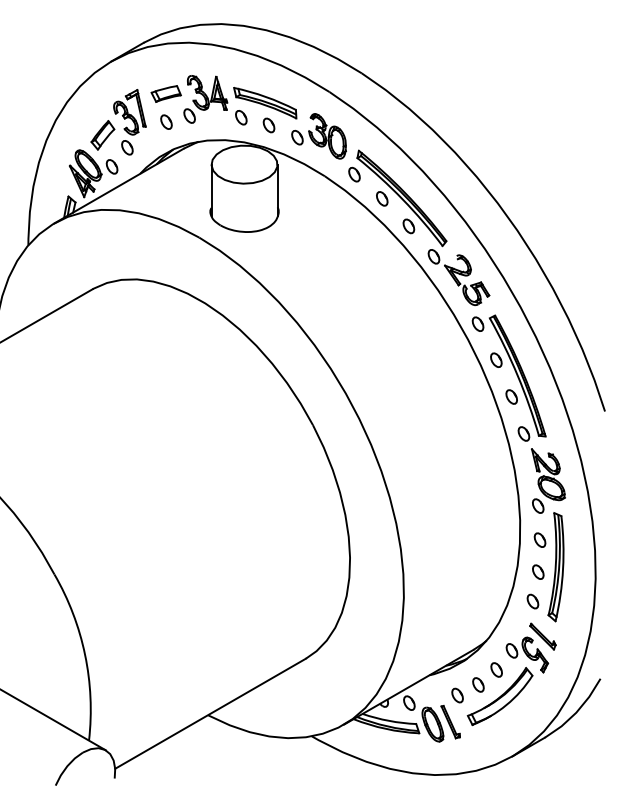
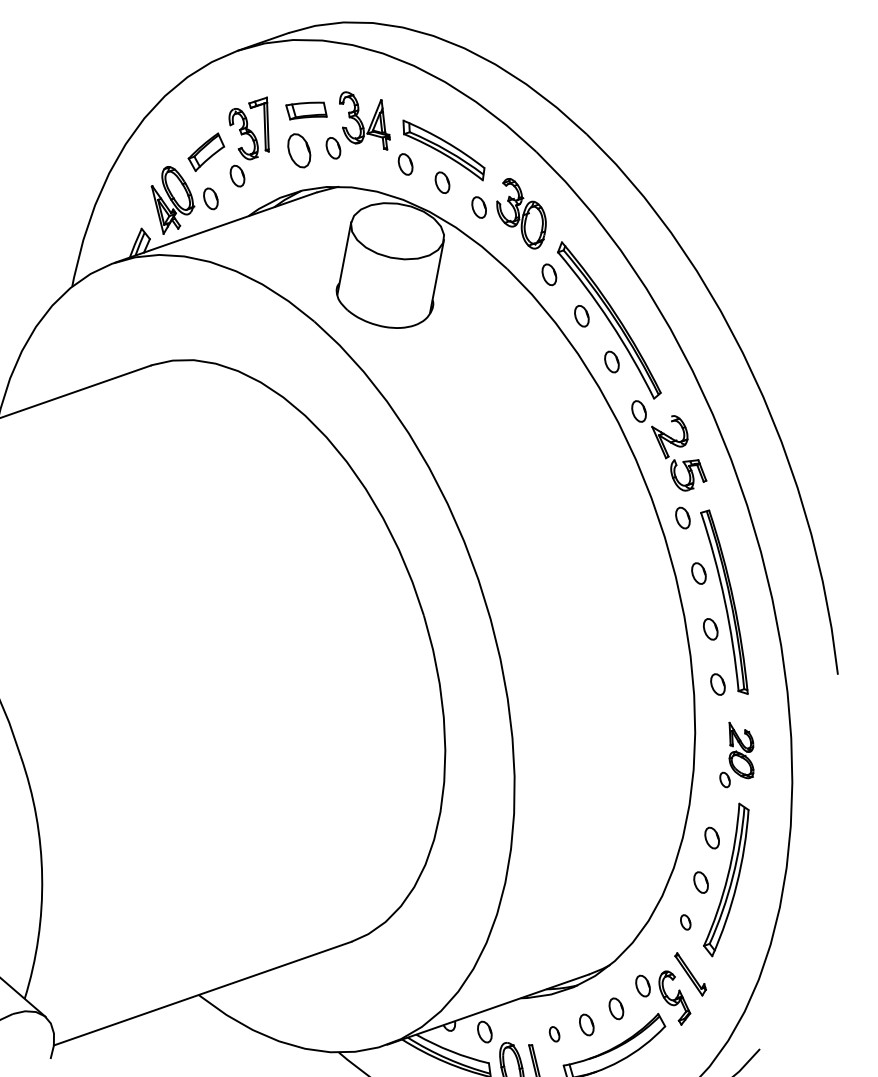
part: (166, 121) -> (299, 149), size x1.6
part: (548, 480) -> (740, 756), size x0.7
part: (532, 601) -> (685, 922), size x0.7
part: (457, 695) -> (554, 1034), size x0.7

